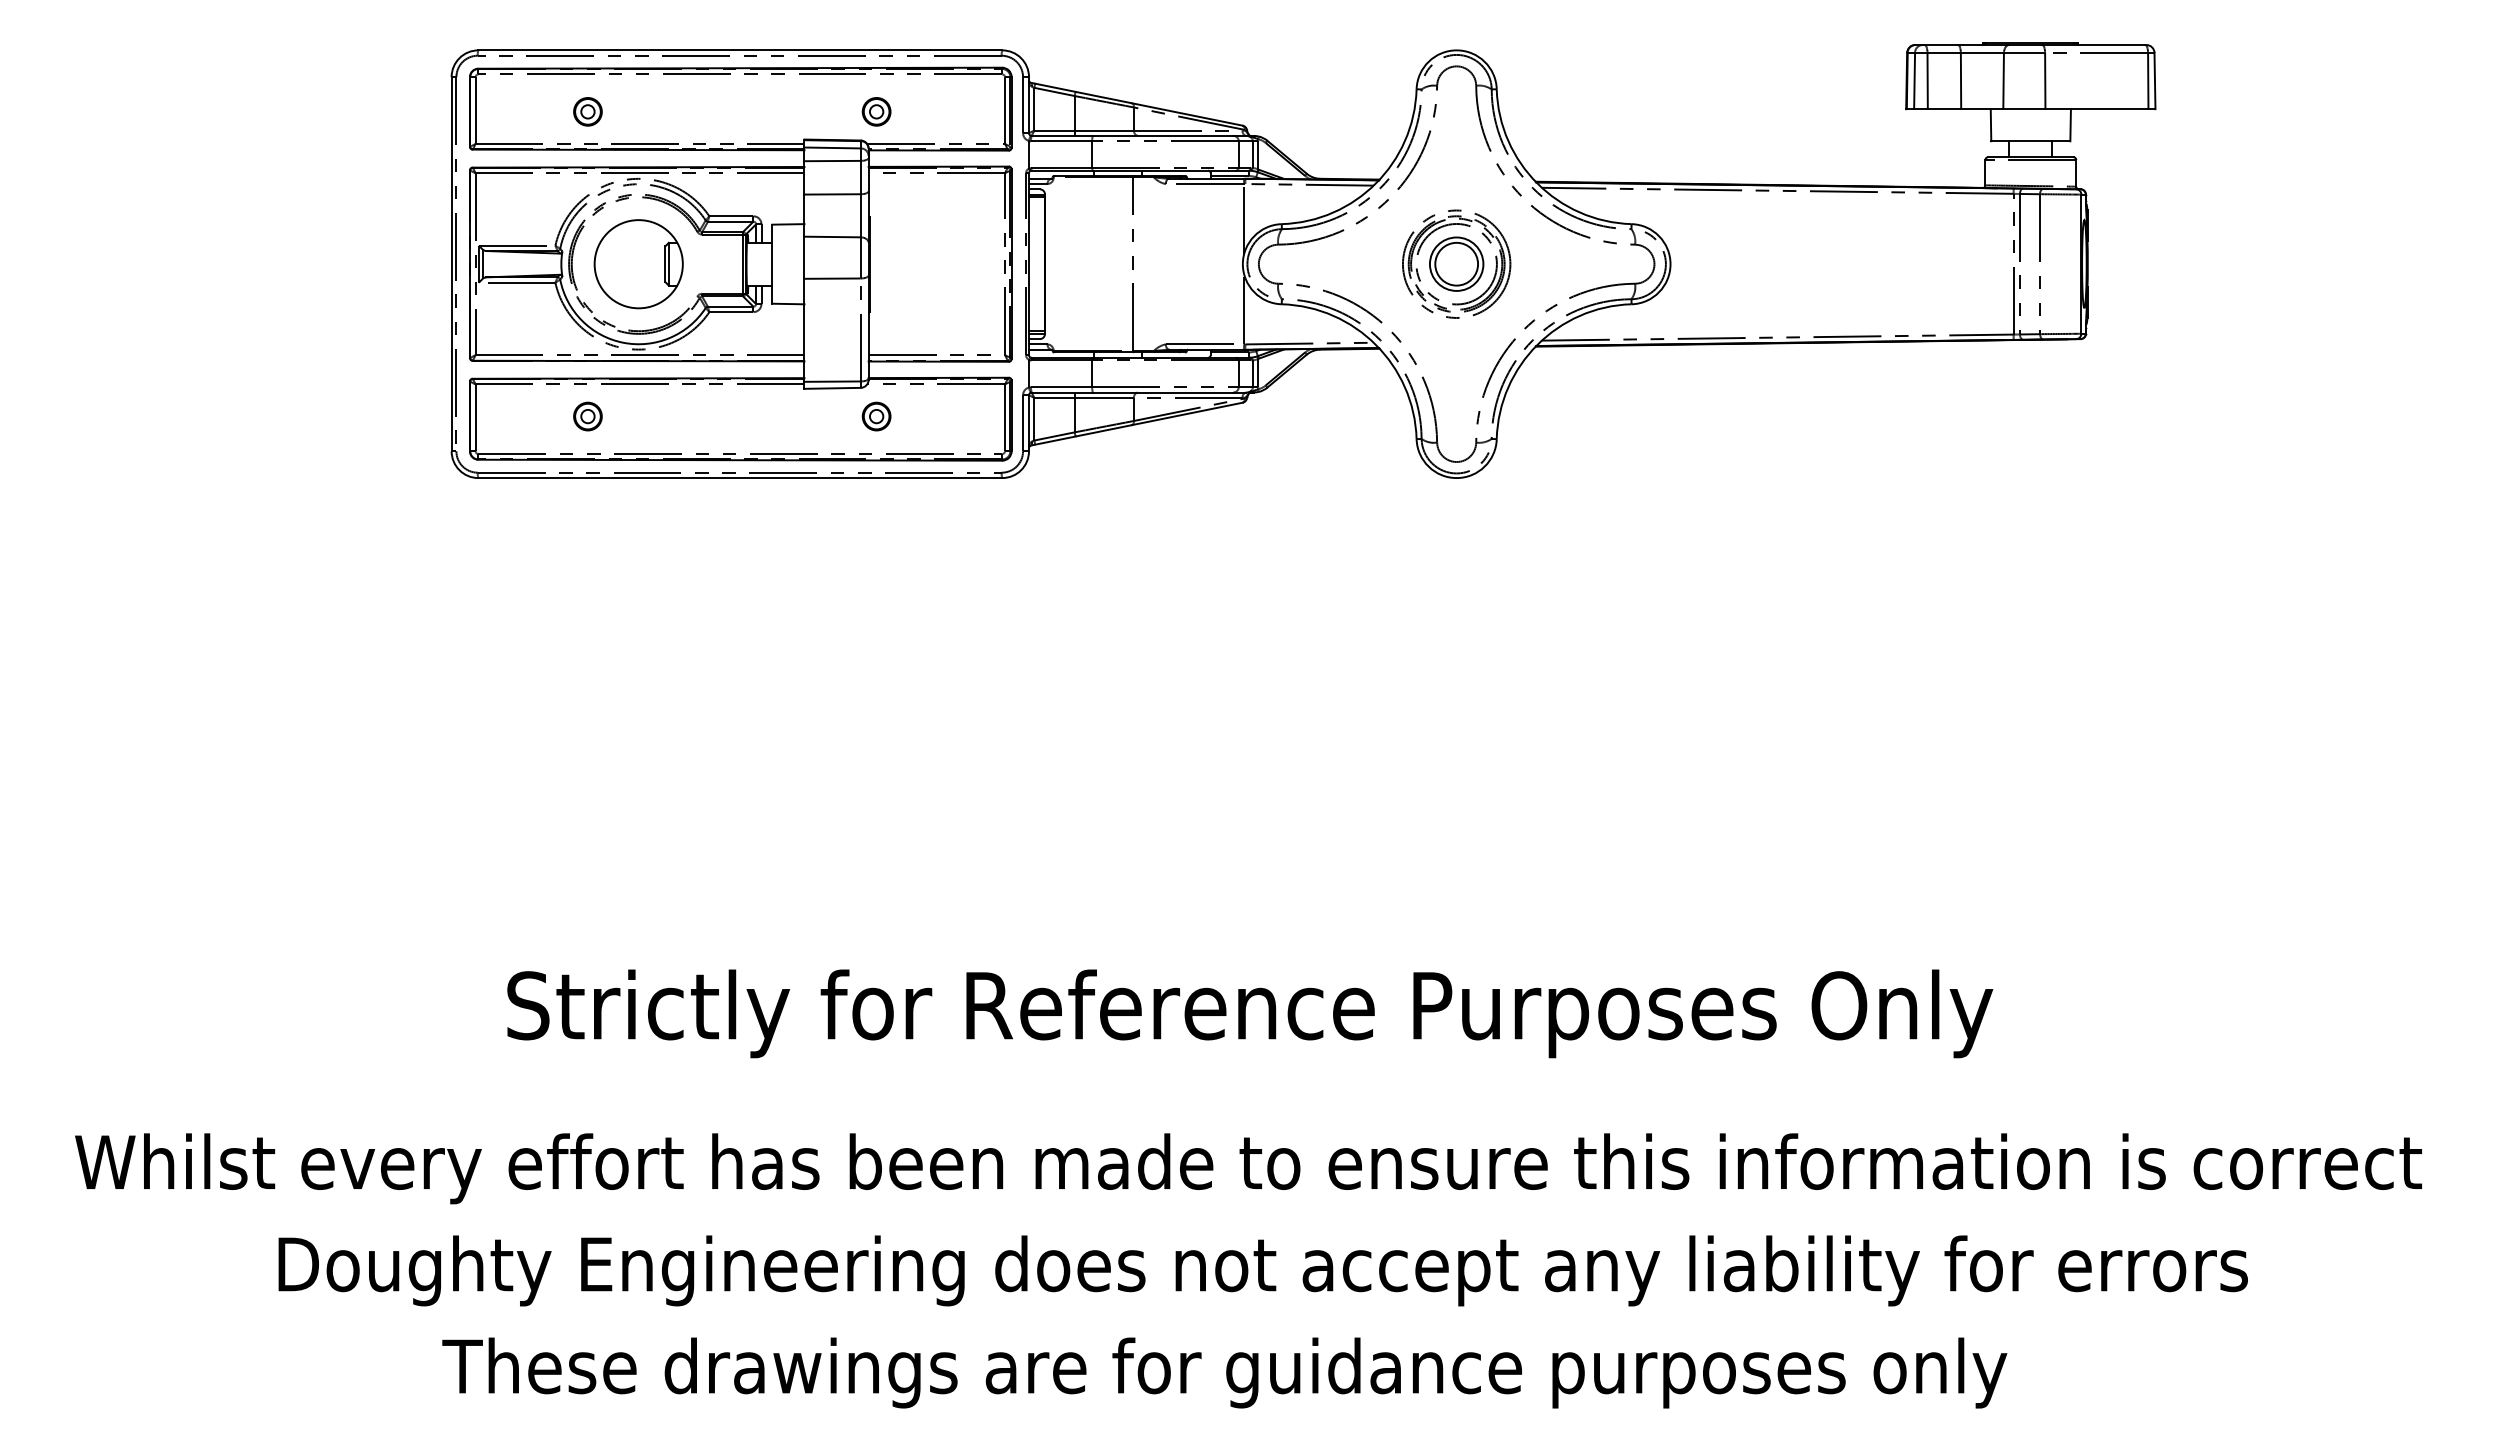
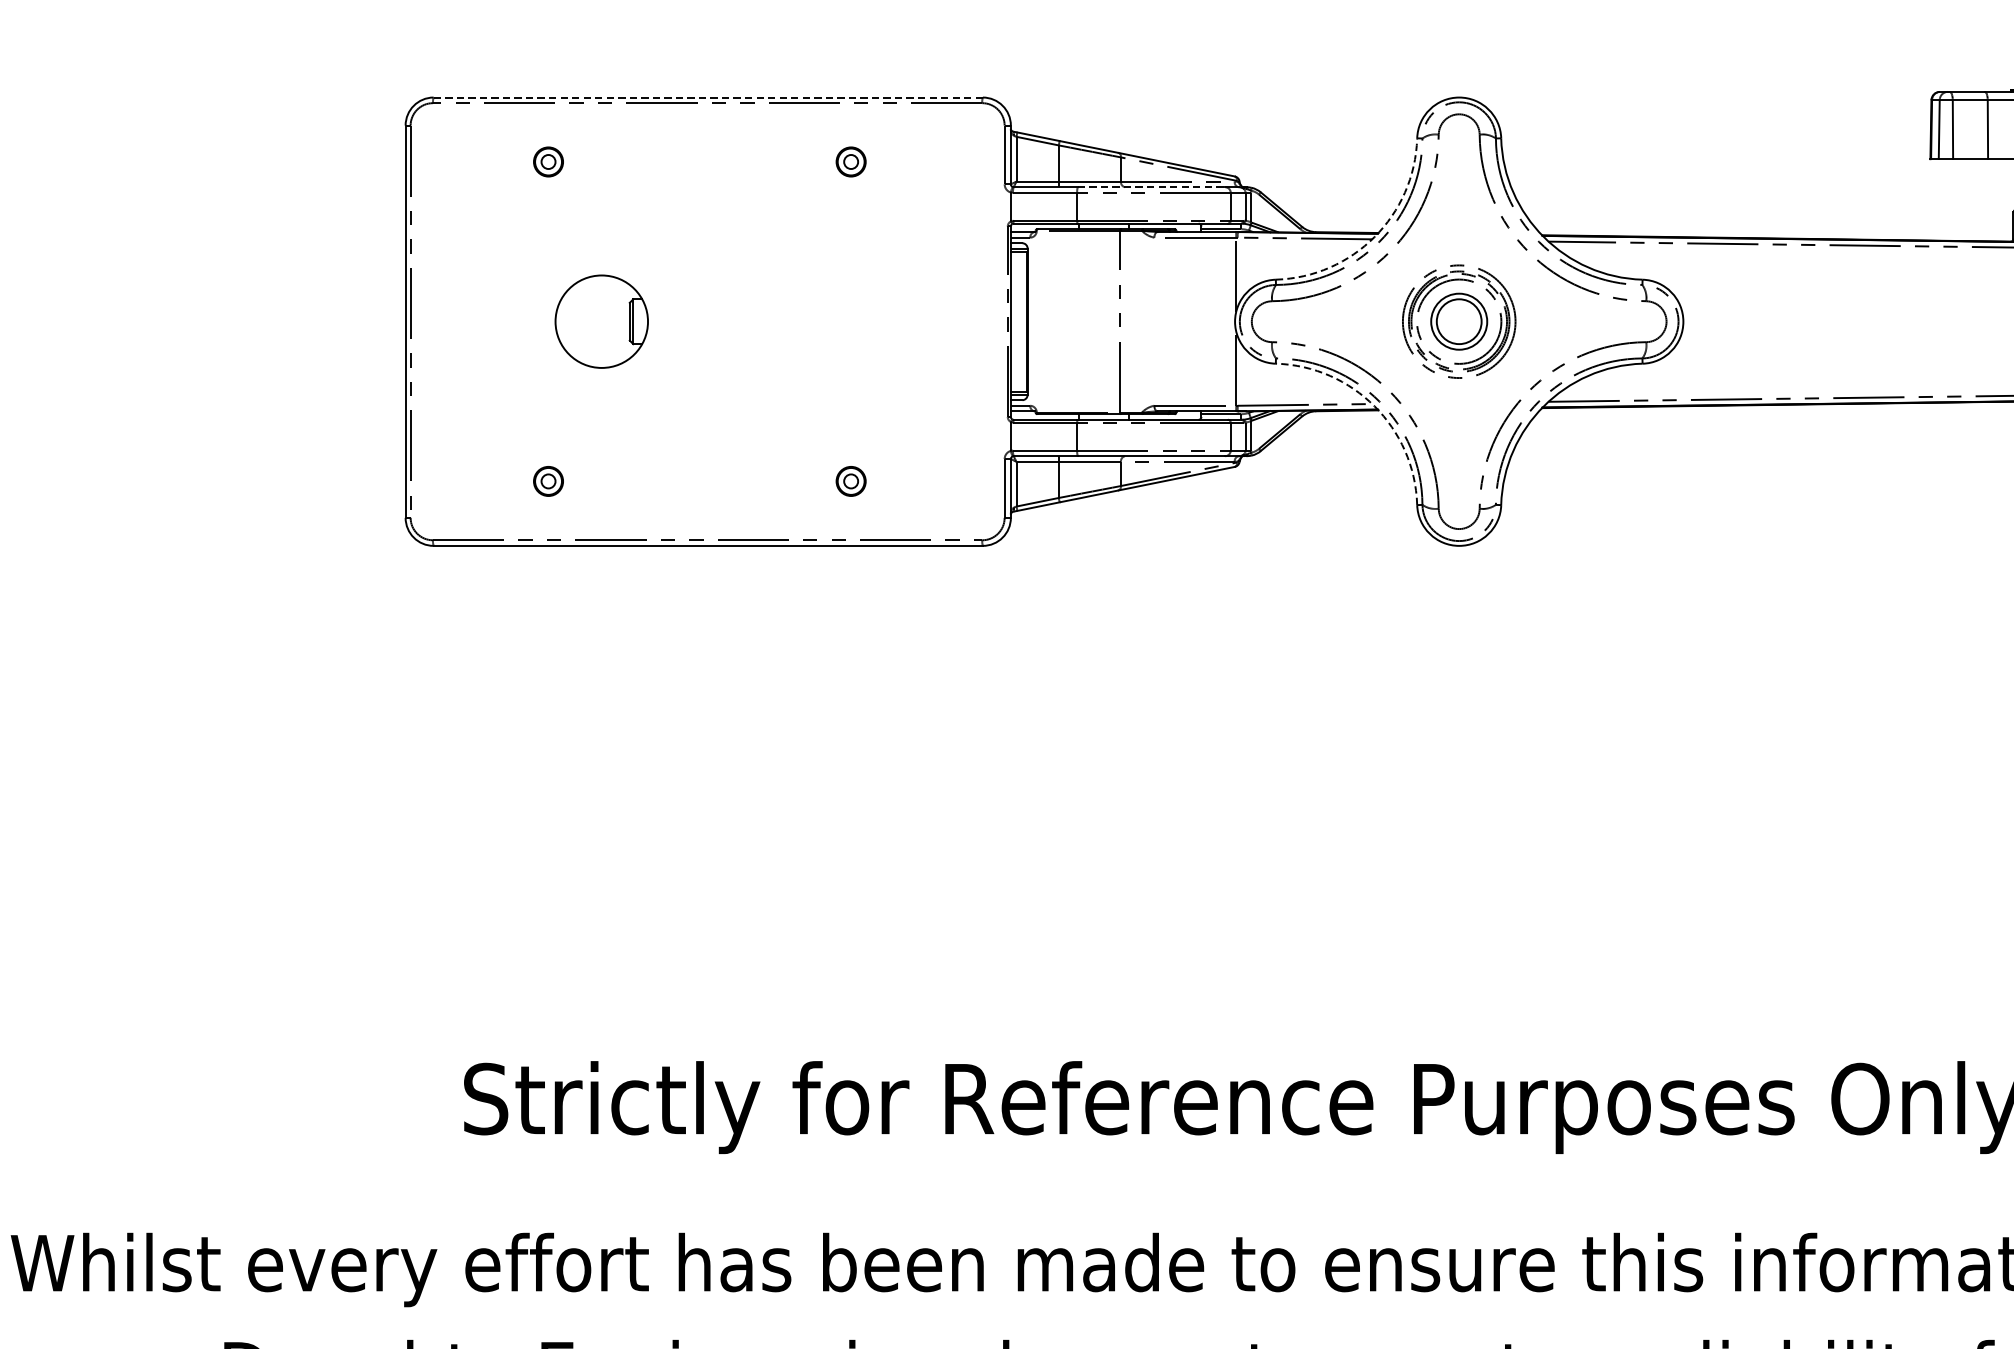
line: (740, 50) -> (708, 97), solid -> dashed
line: (1163, 135) -> (1151, 186), solid -> dashed
arc: (1375, 183) -> (1374, 237), solid -> dashed
part: (740, 263) -> (708, 320), removed
arc: (1375, 344) -> (1374, 405), solid -> dashed

